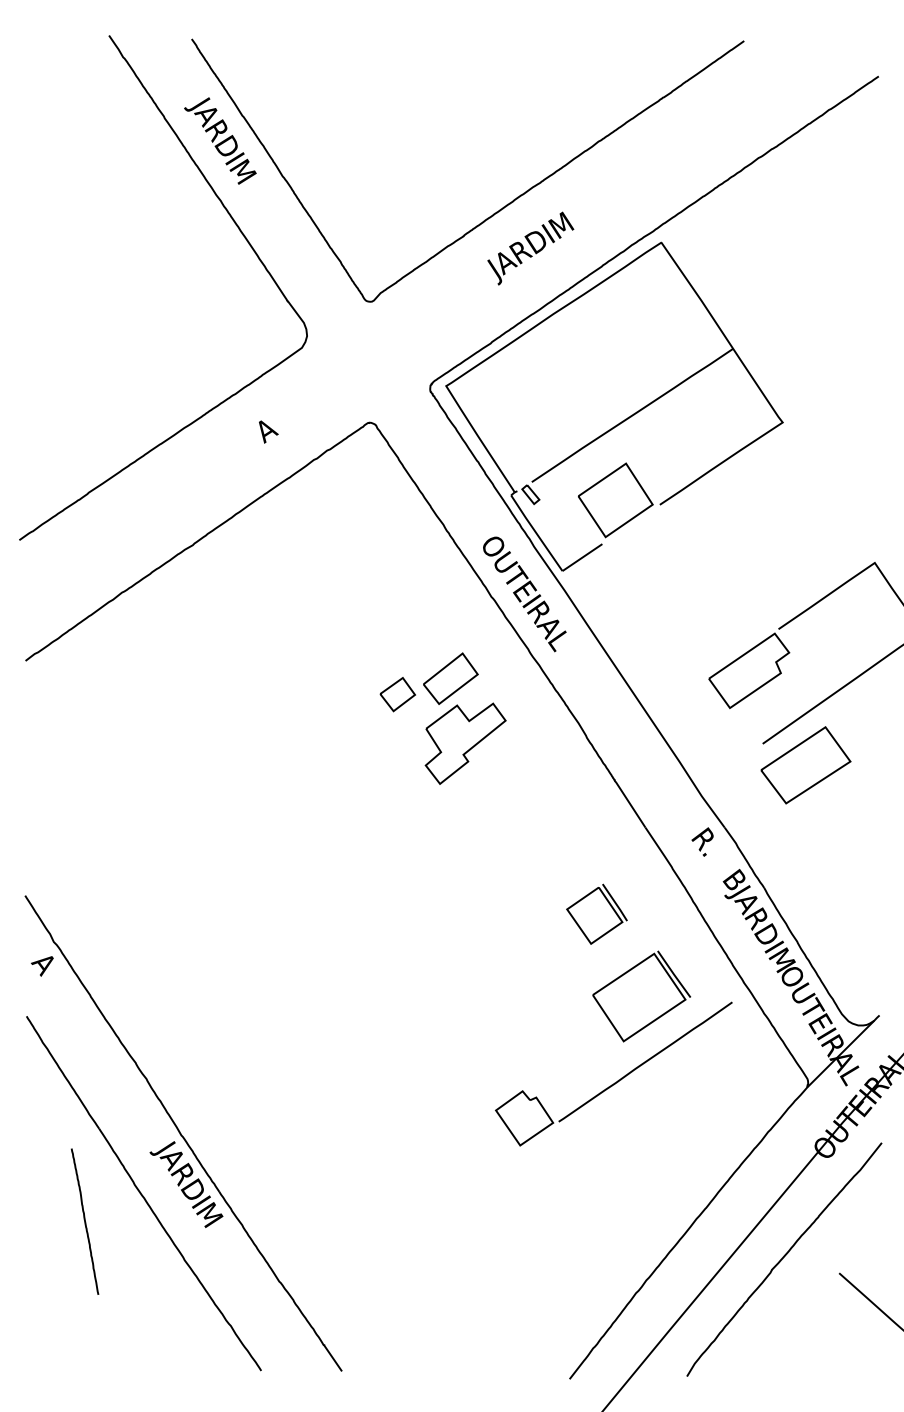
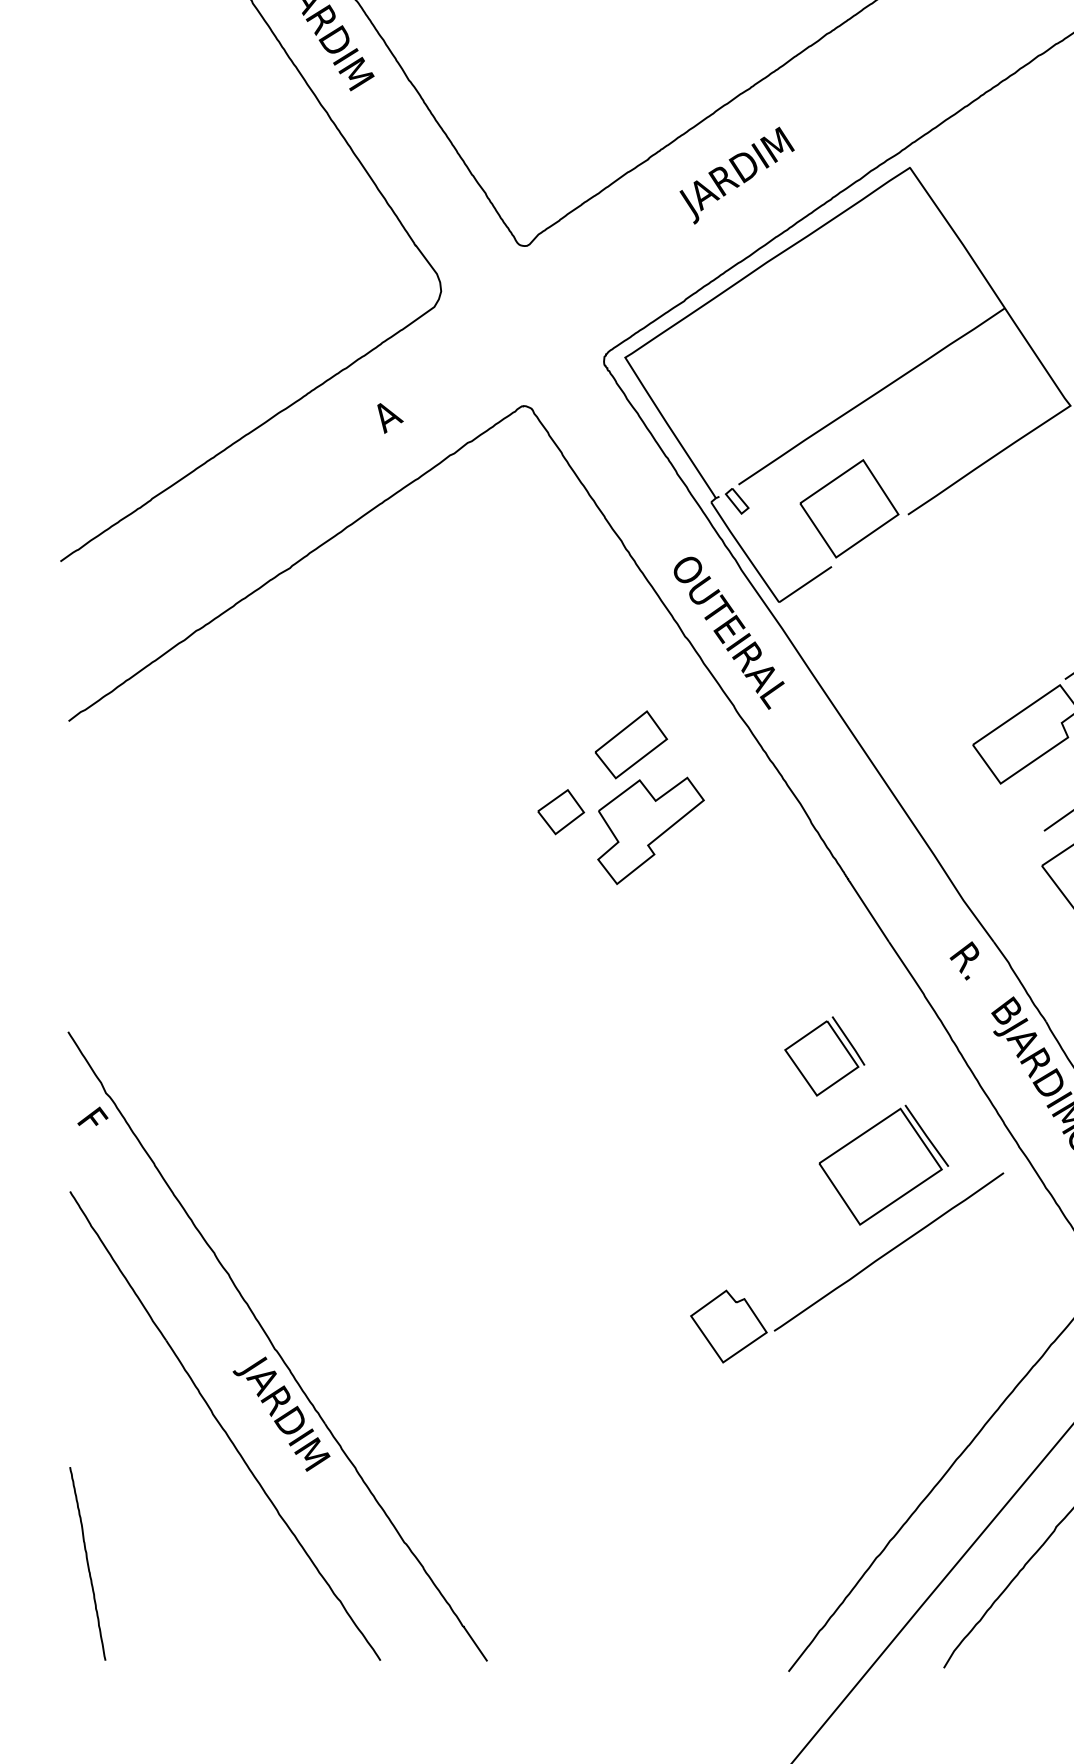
part: (397, 694) -> (560, 812), moved
text: (42, 964) -> (91, 1122), A -> F
curve: (84, 1221) -> (87, 1563), moved

